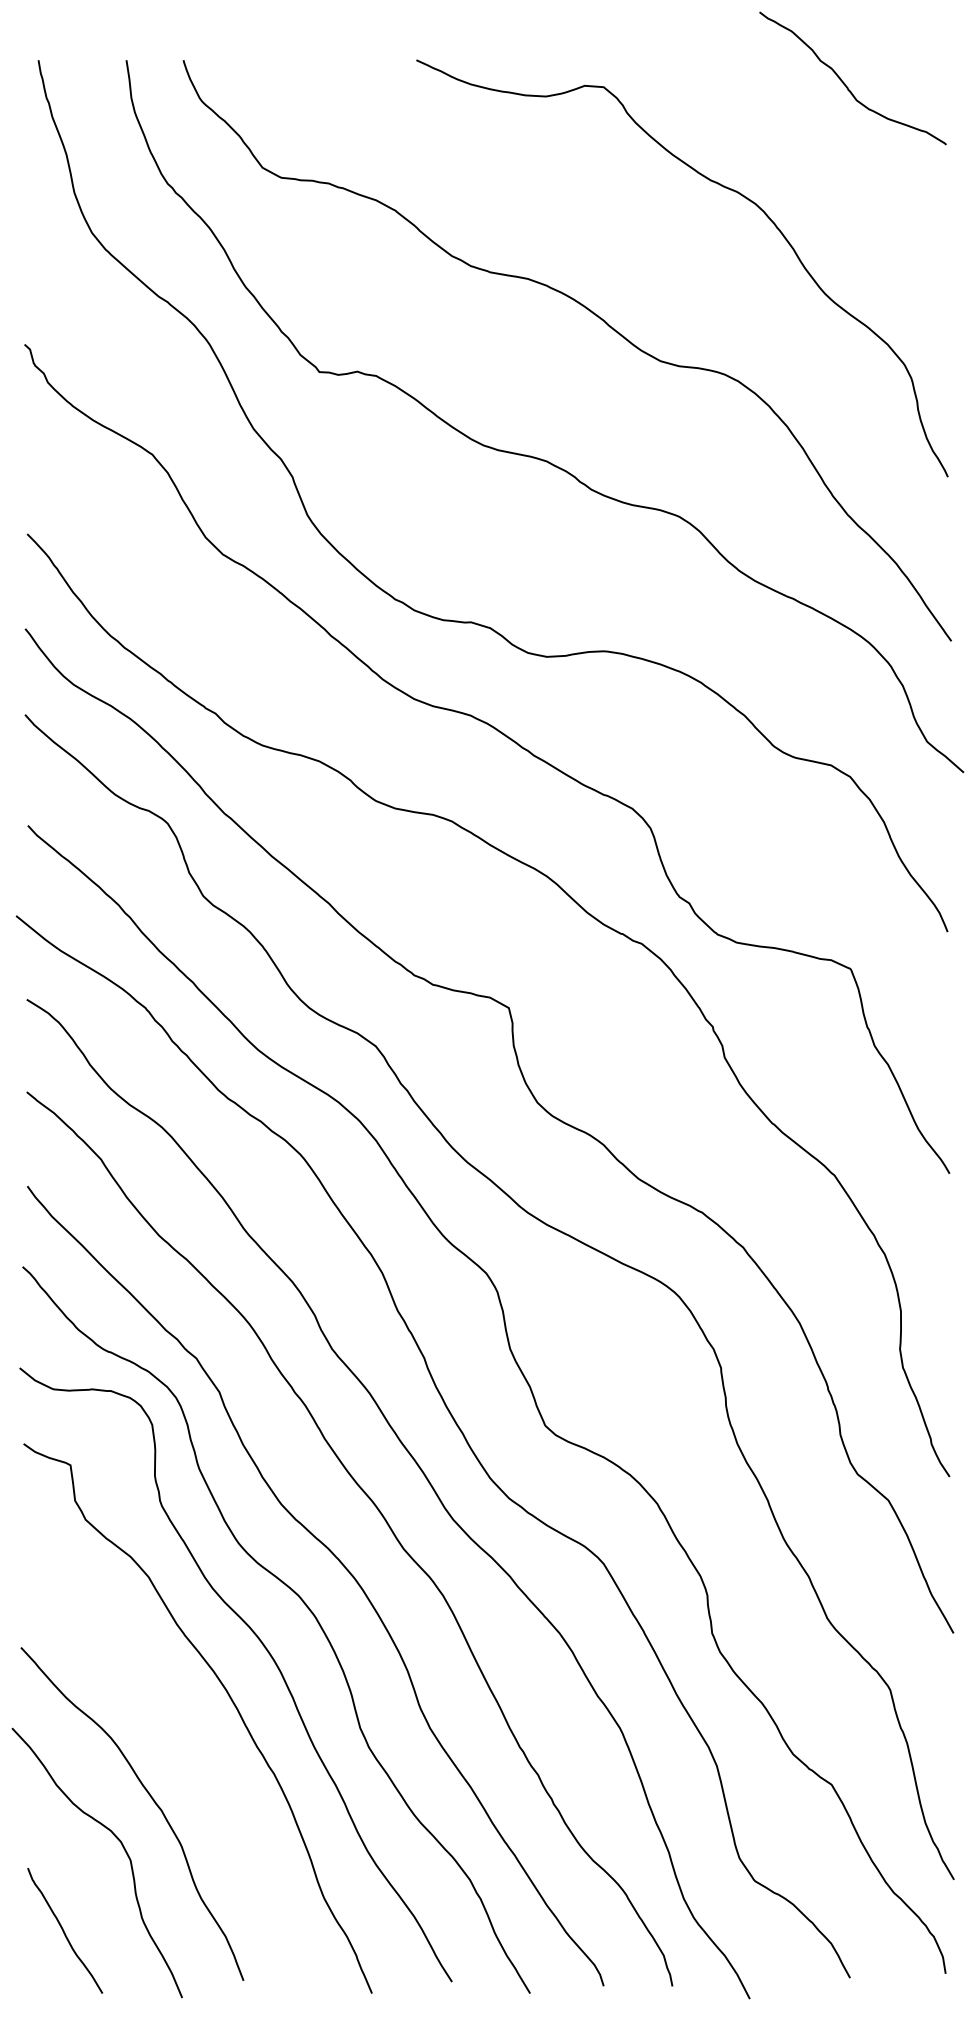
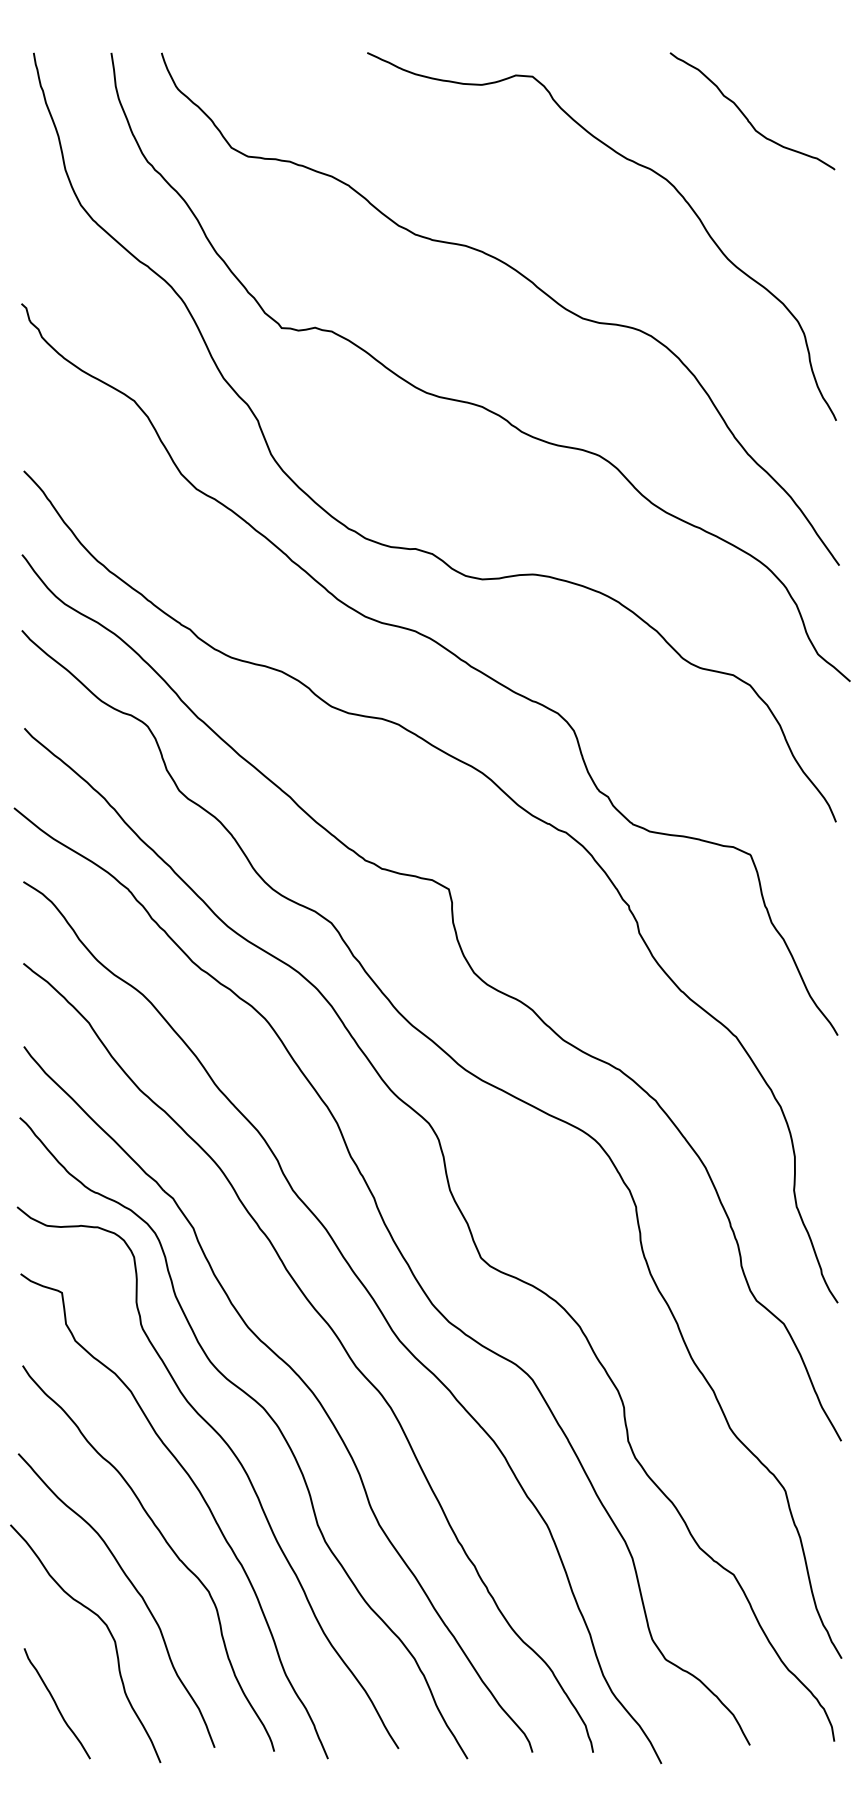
curve: (845, 83) -> (745, 115), moved
curve: (189, 1750) -> (167, 1544), added

